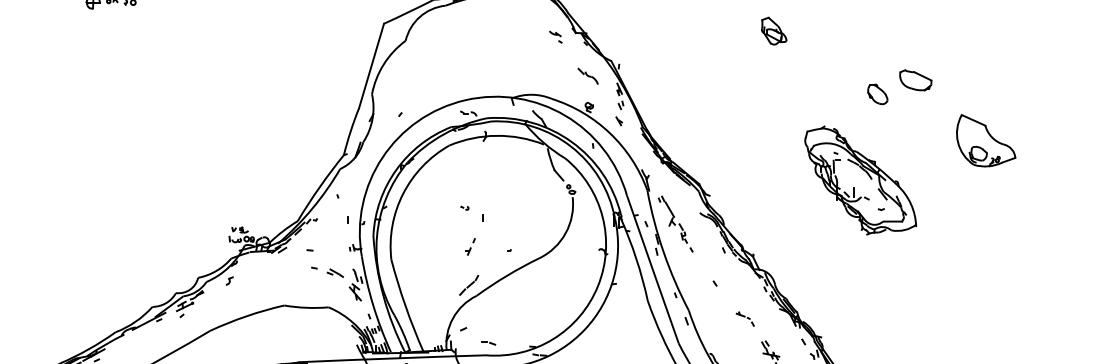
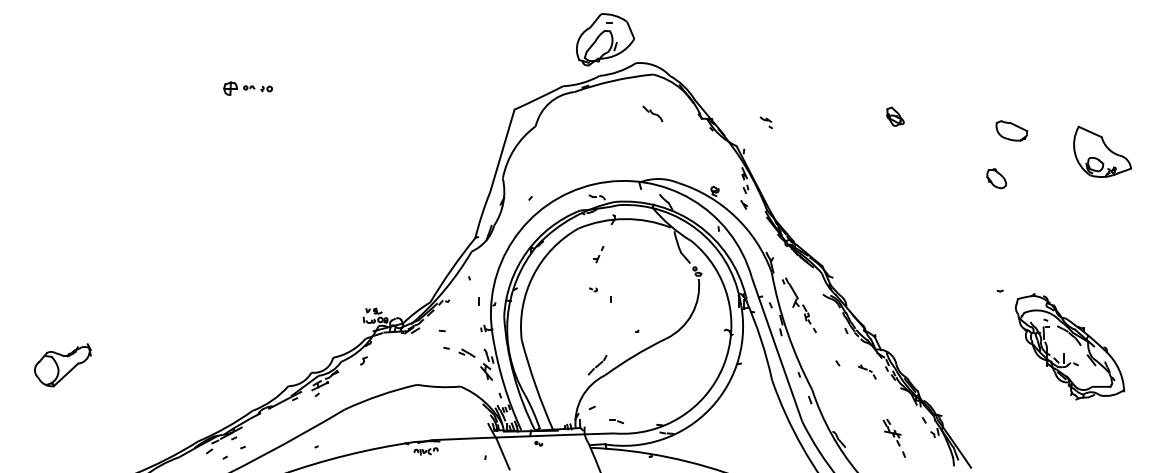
part: (774, 30) -> (895, 116), size x0.7
part: (554, 36) -> (765, 122), moved
part: (587, 75) -> (652, 113), moved
part: (915, 79) -> (1011, 130), moved
part: (986, 140) -> (1102, 151), moved
part: (861, 180) -> (1070, 346), moved
part: (469, 246) -> (598, 254), moved
part: (745, 318) -> (867, 371), moved

